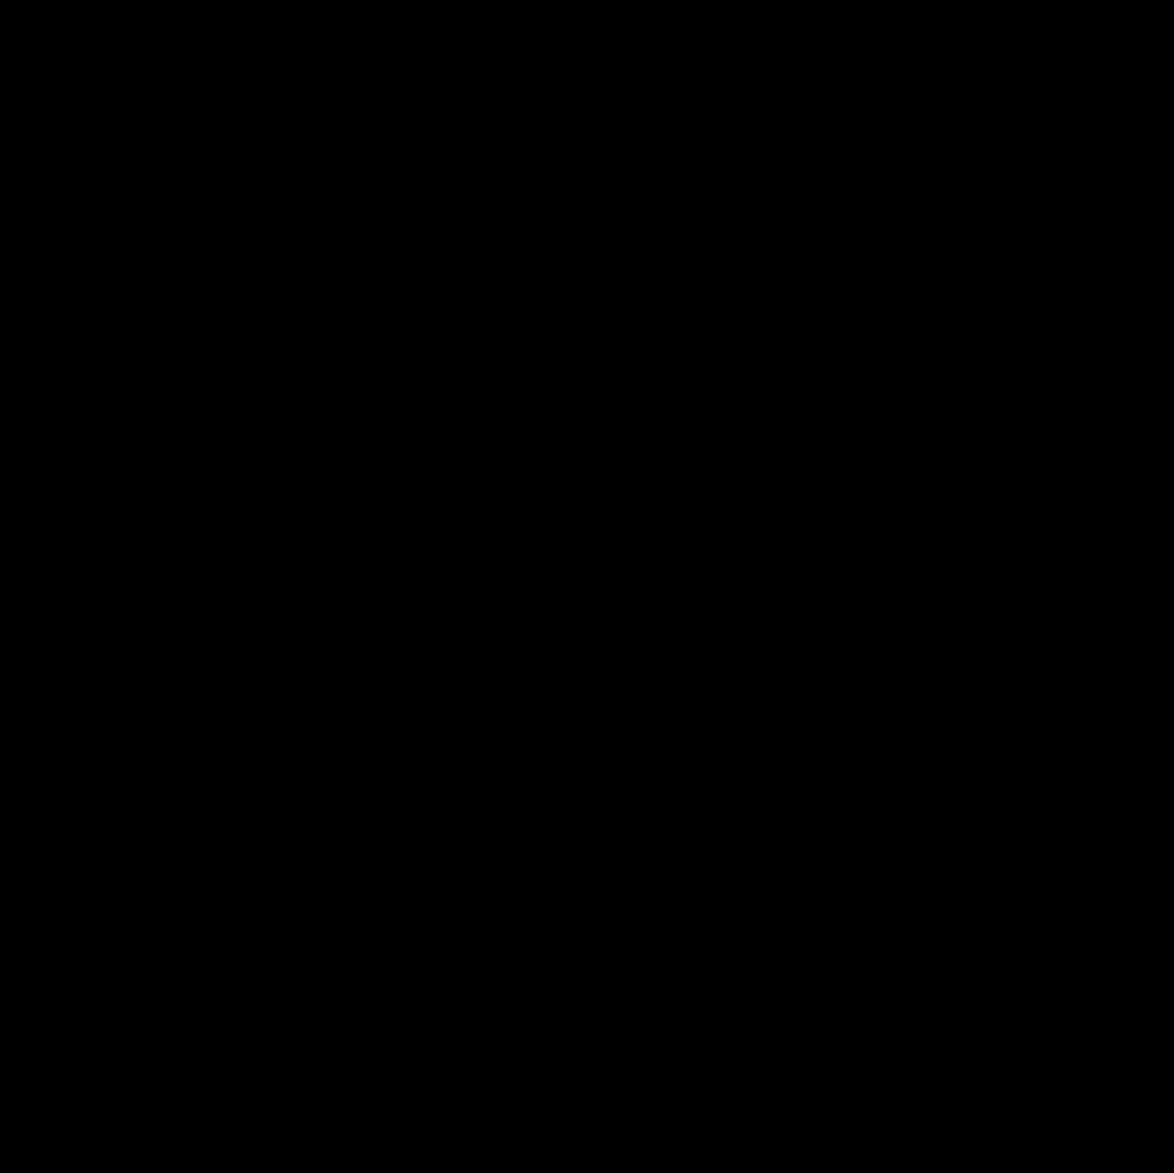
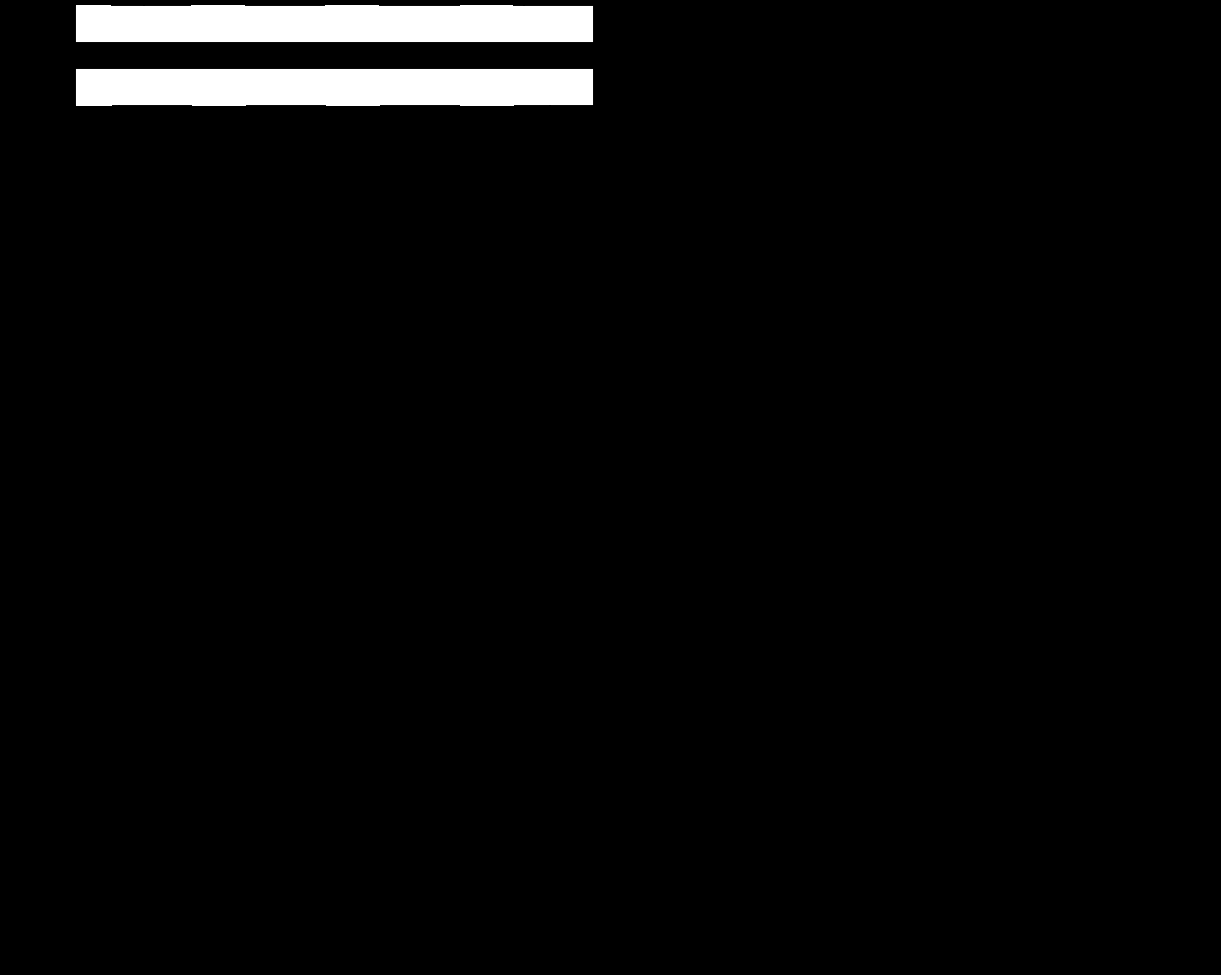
fill: (473, 50) -> (334, 23), removed
fill: (473, 132) -> (334, 87), removed

